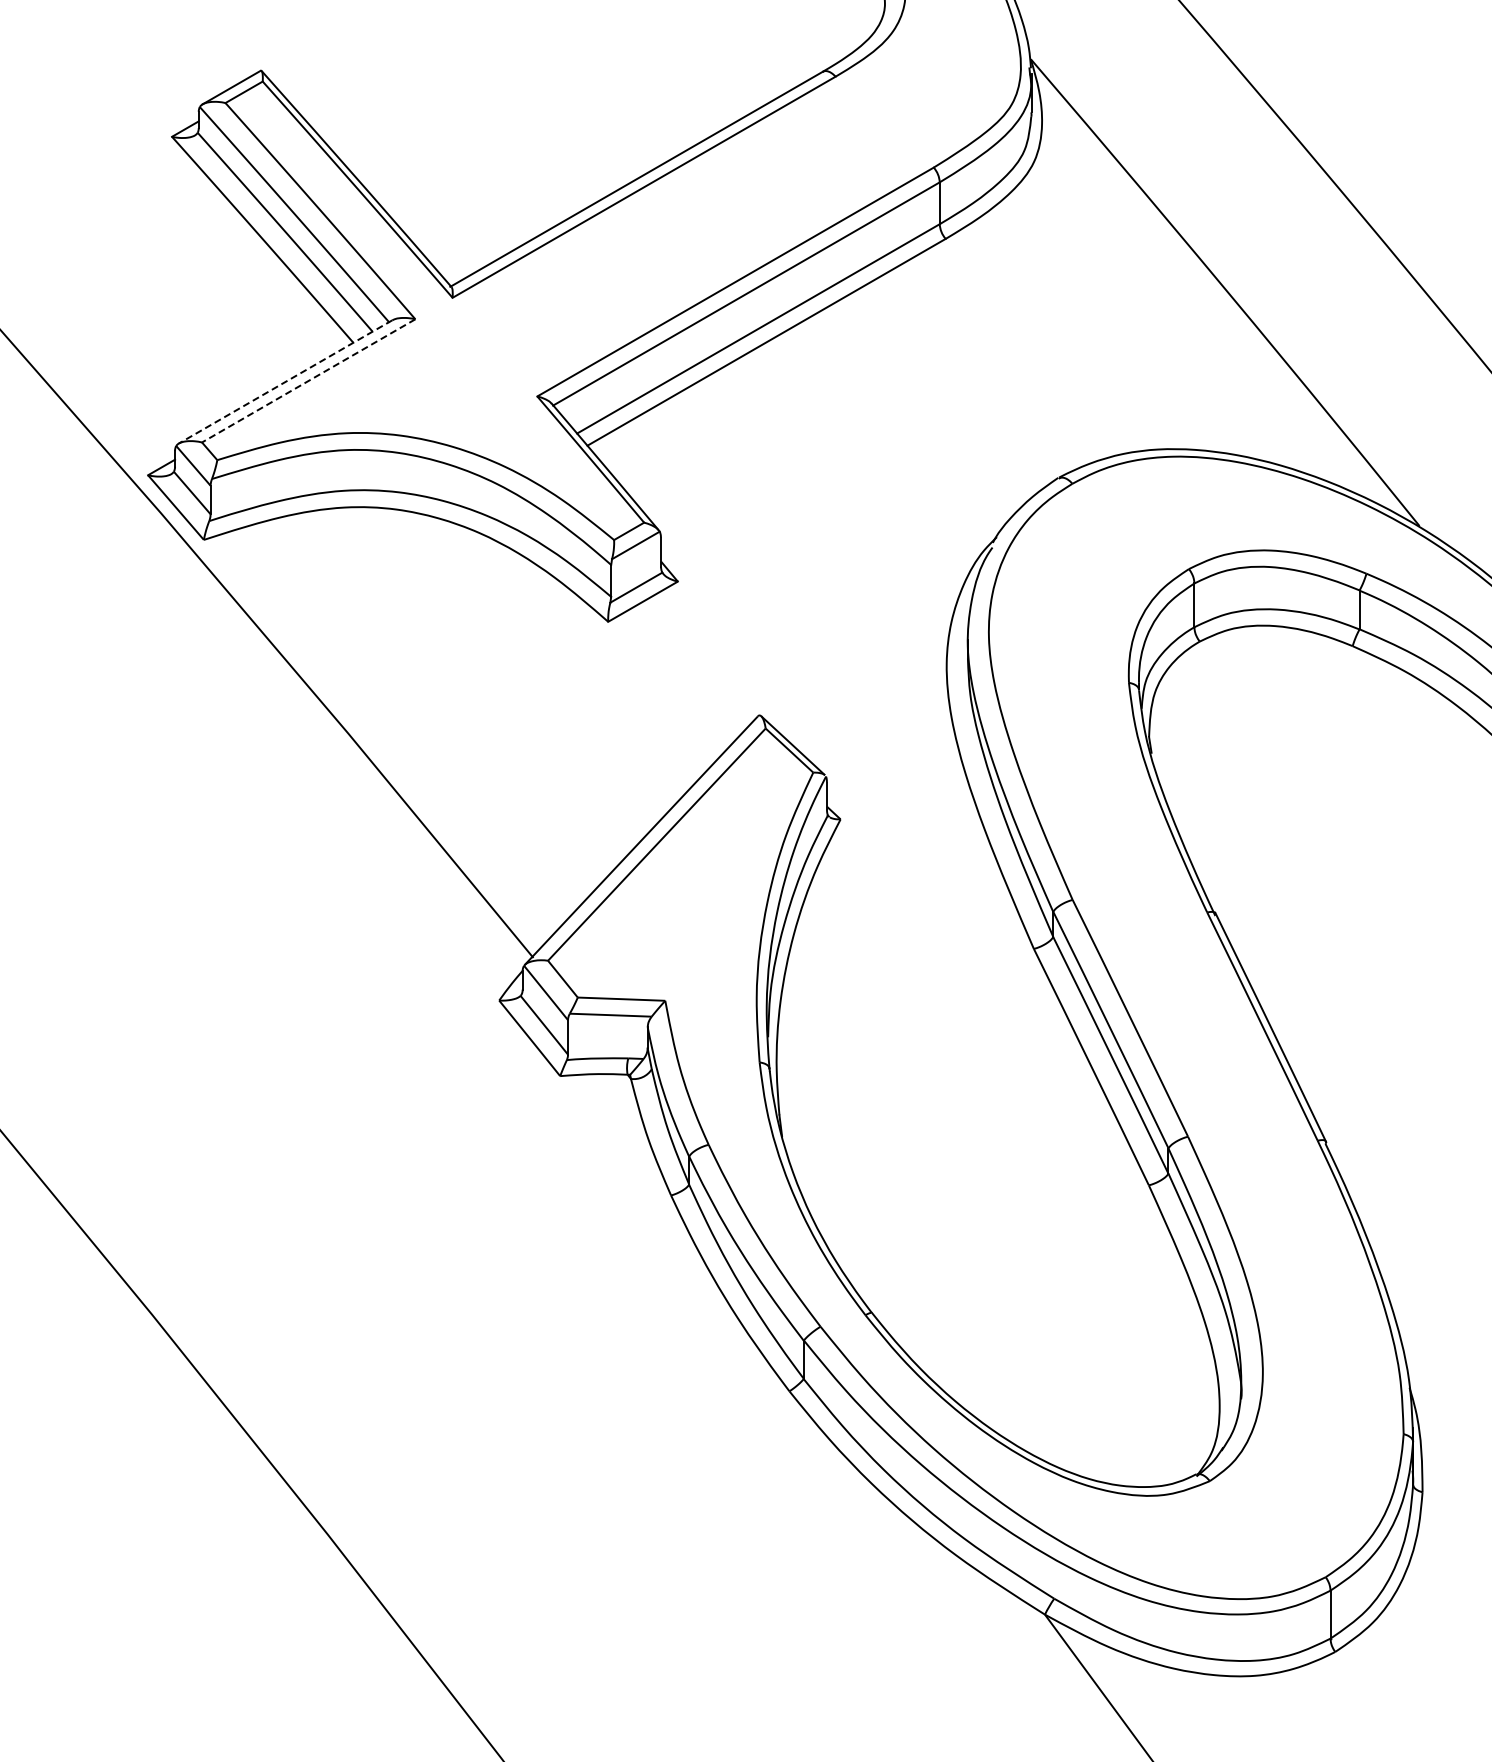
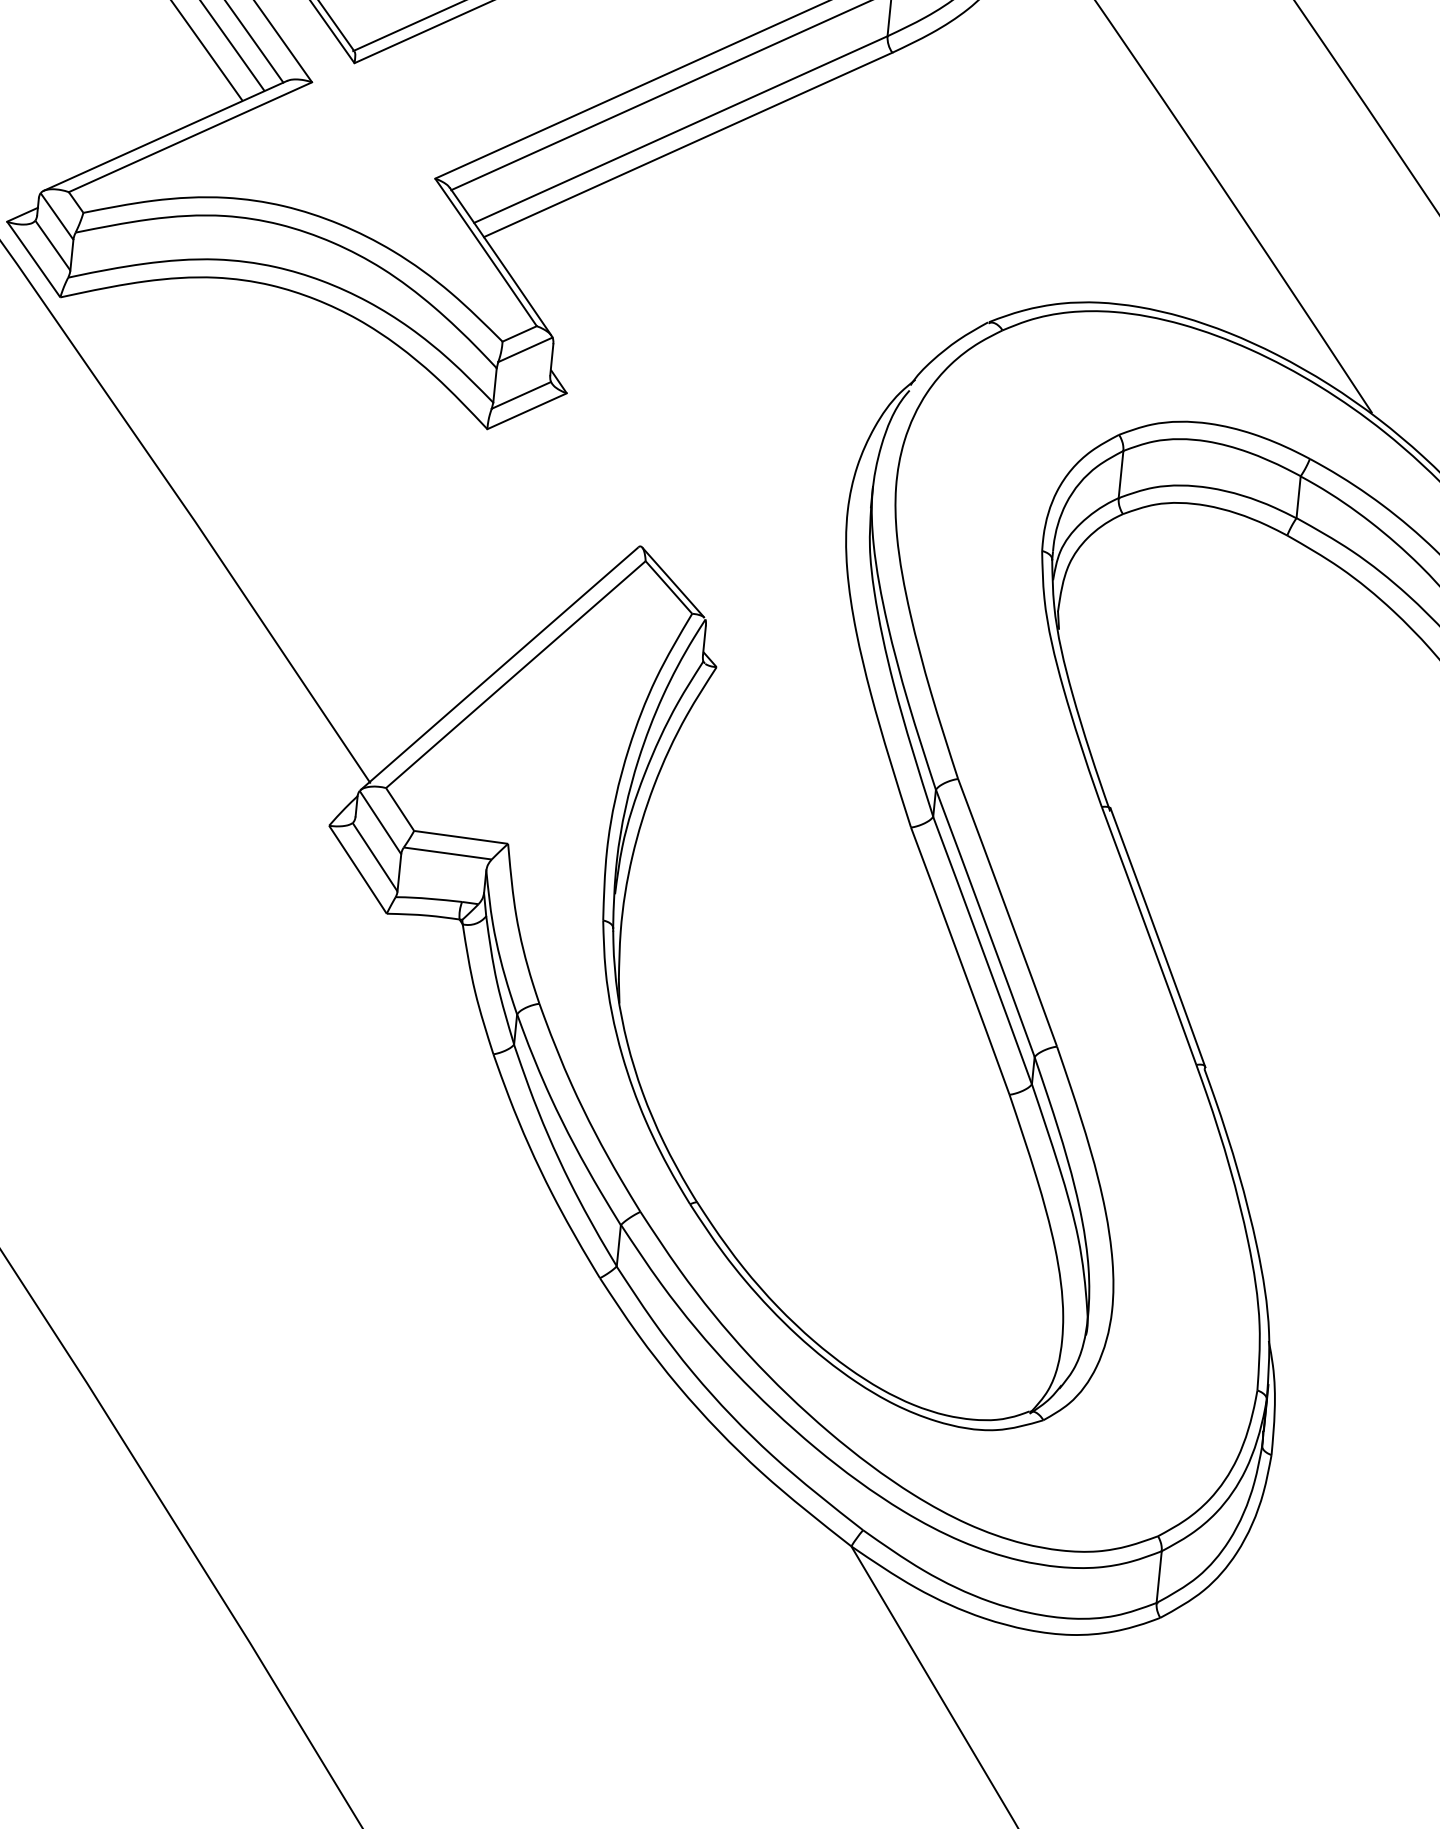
line: (308, 381) -> (190, 137), dashed -> solid
line: (285, 382) -> (165, 136), dashed -> solid

